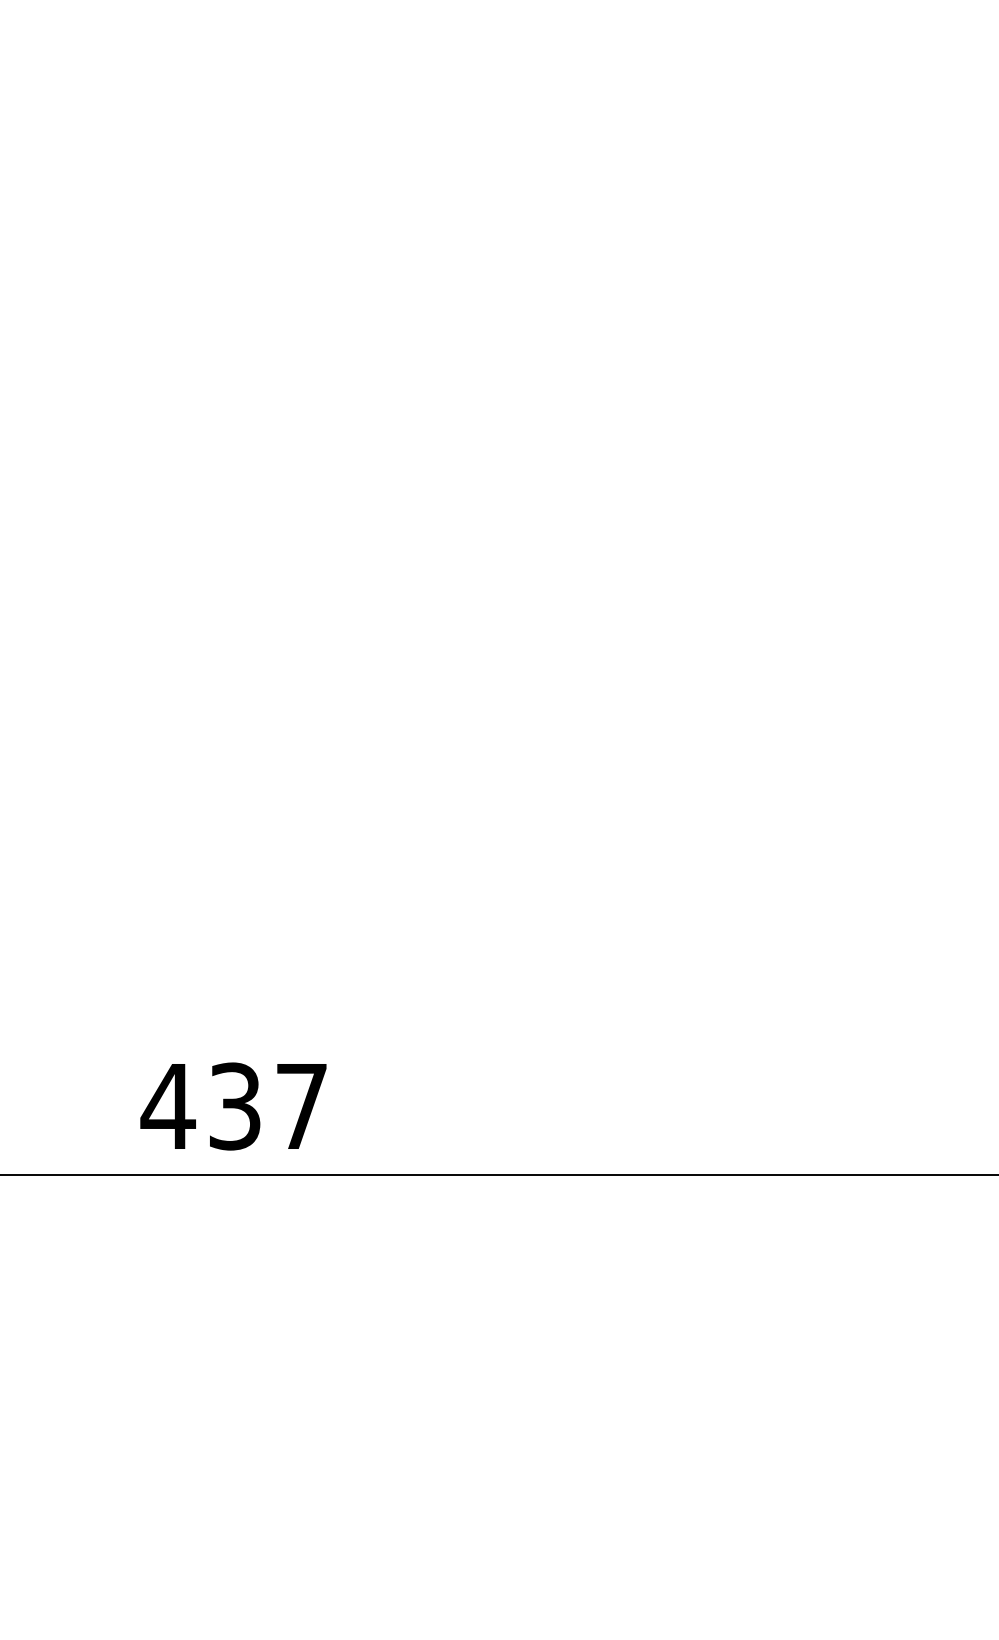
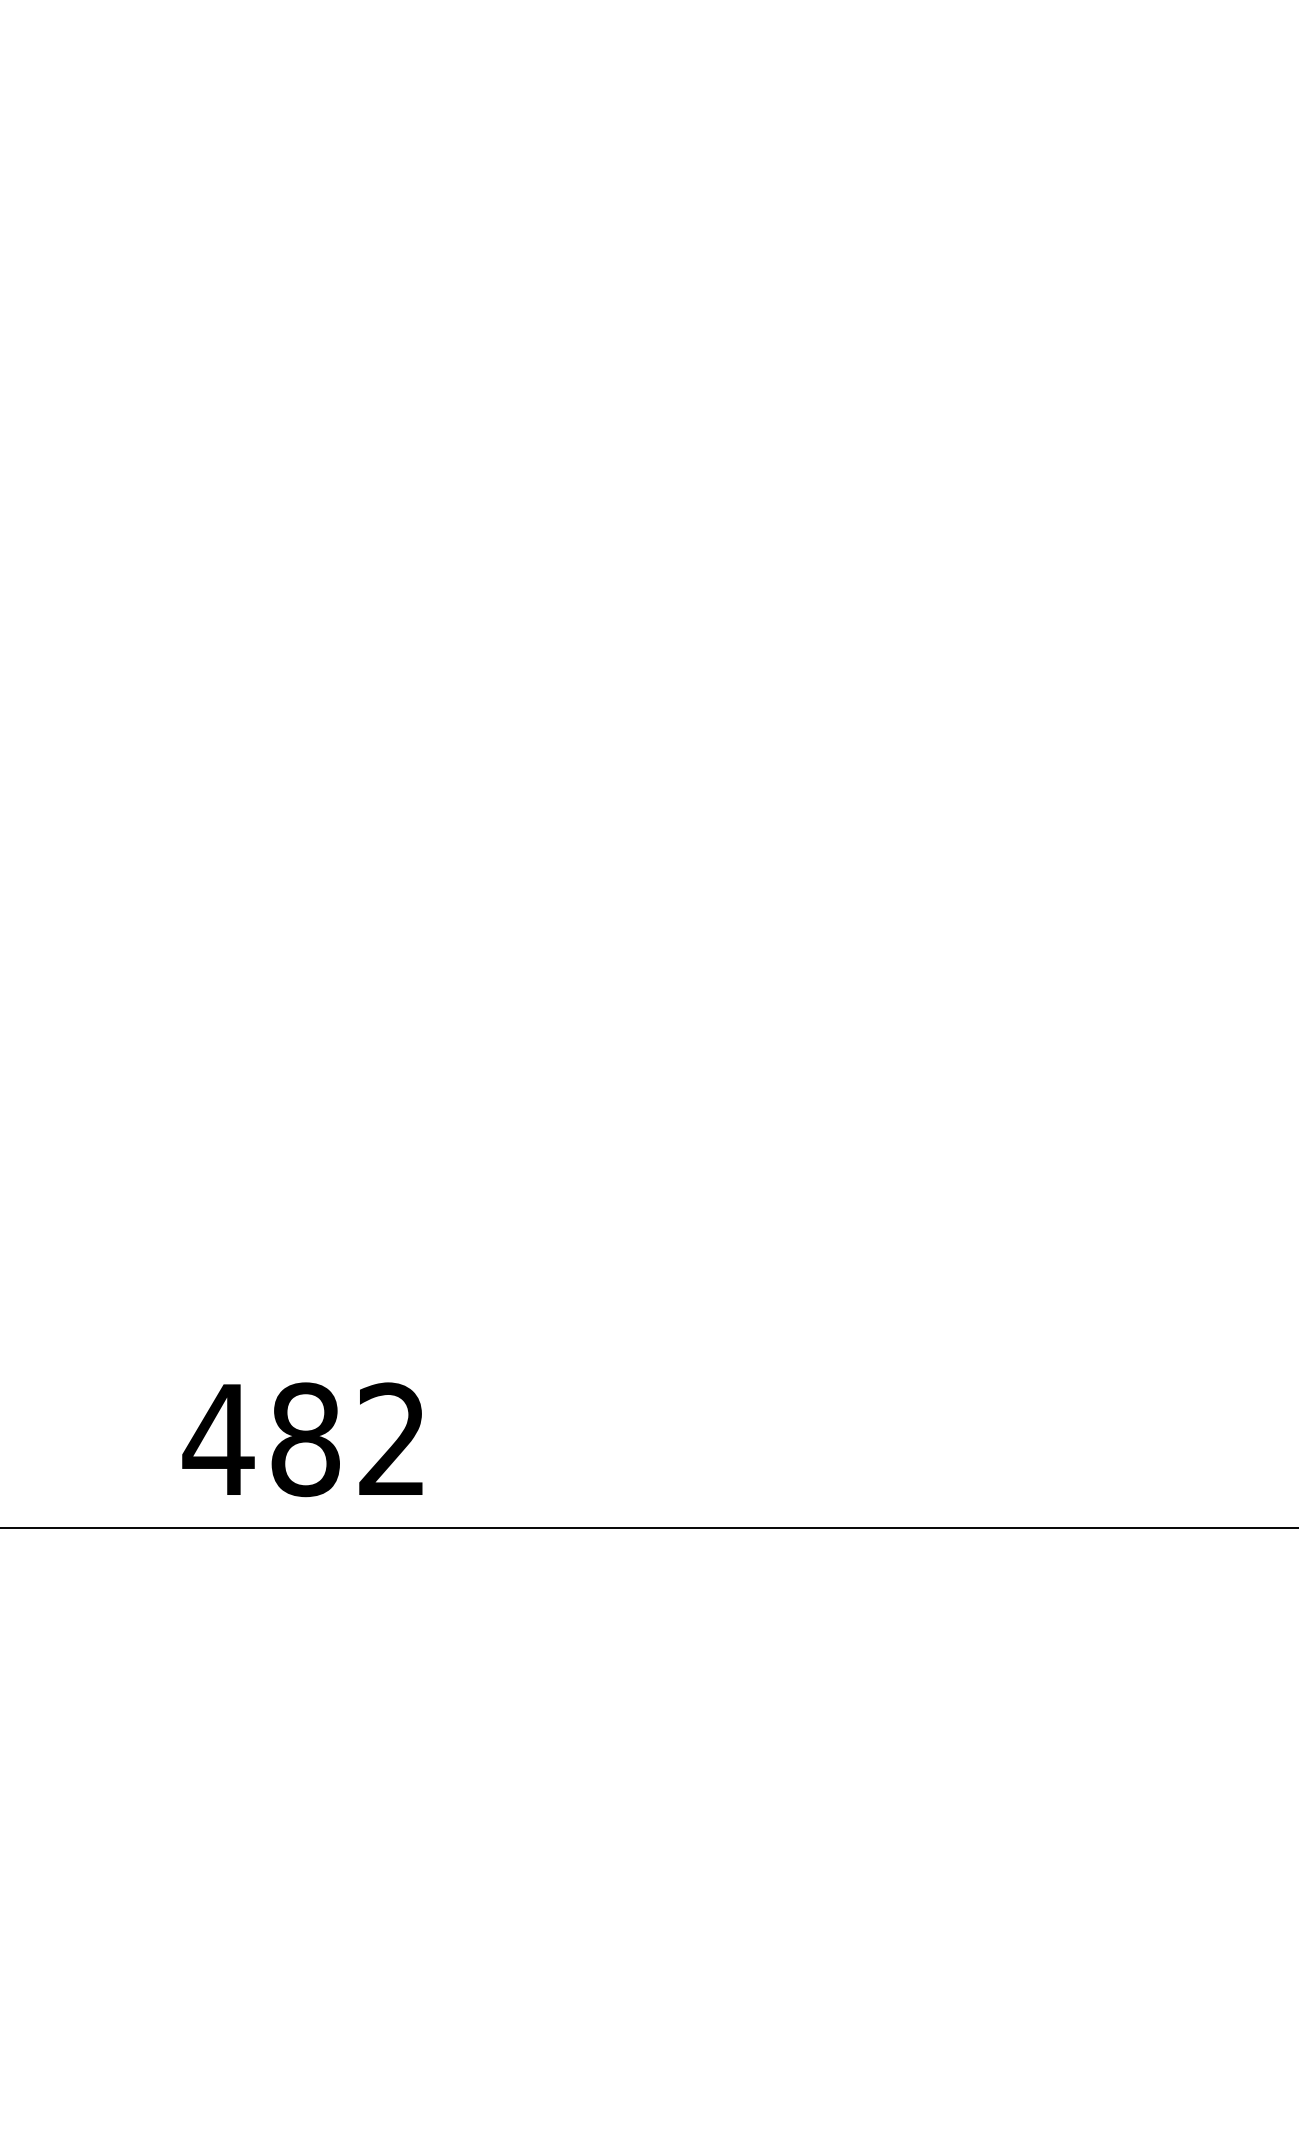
text: (267, 1106) -> (347, 1439), 437 -> 482

